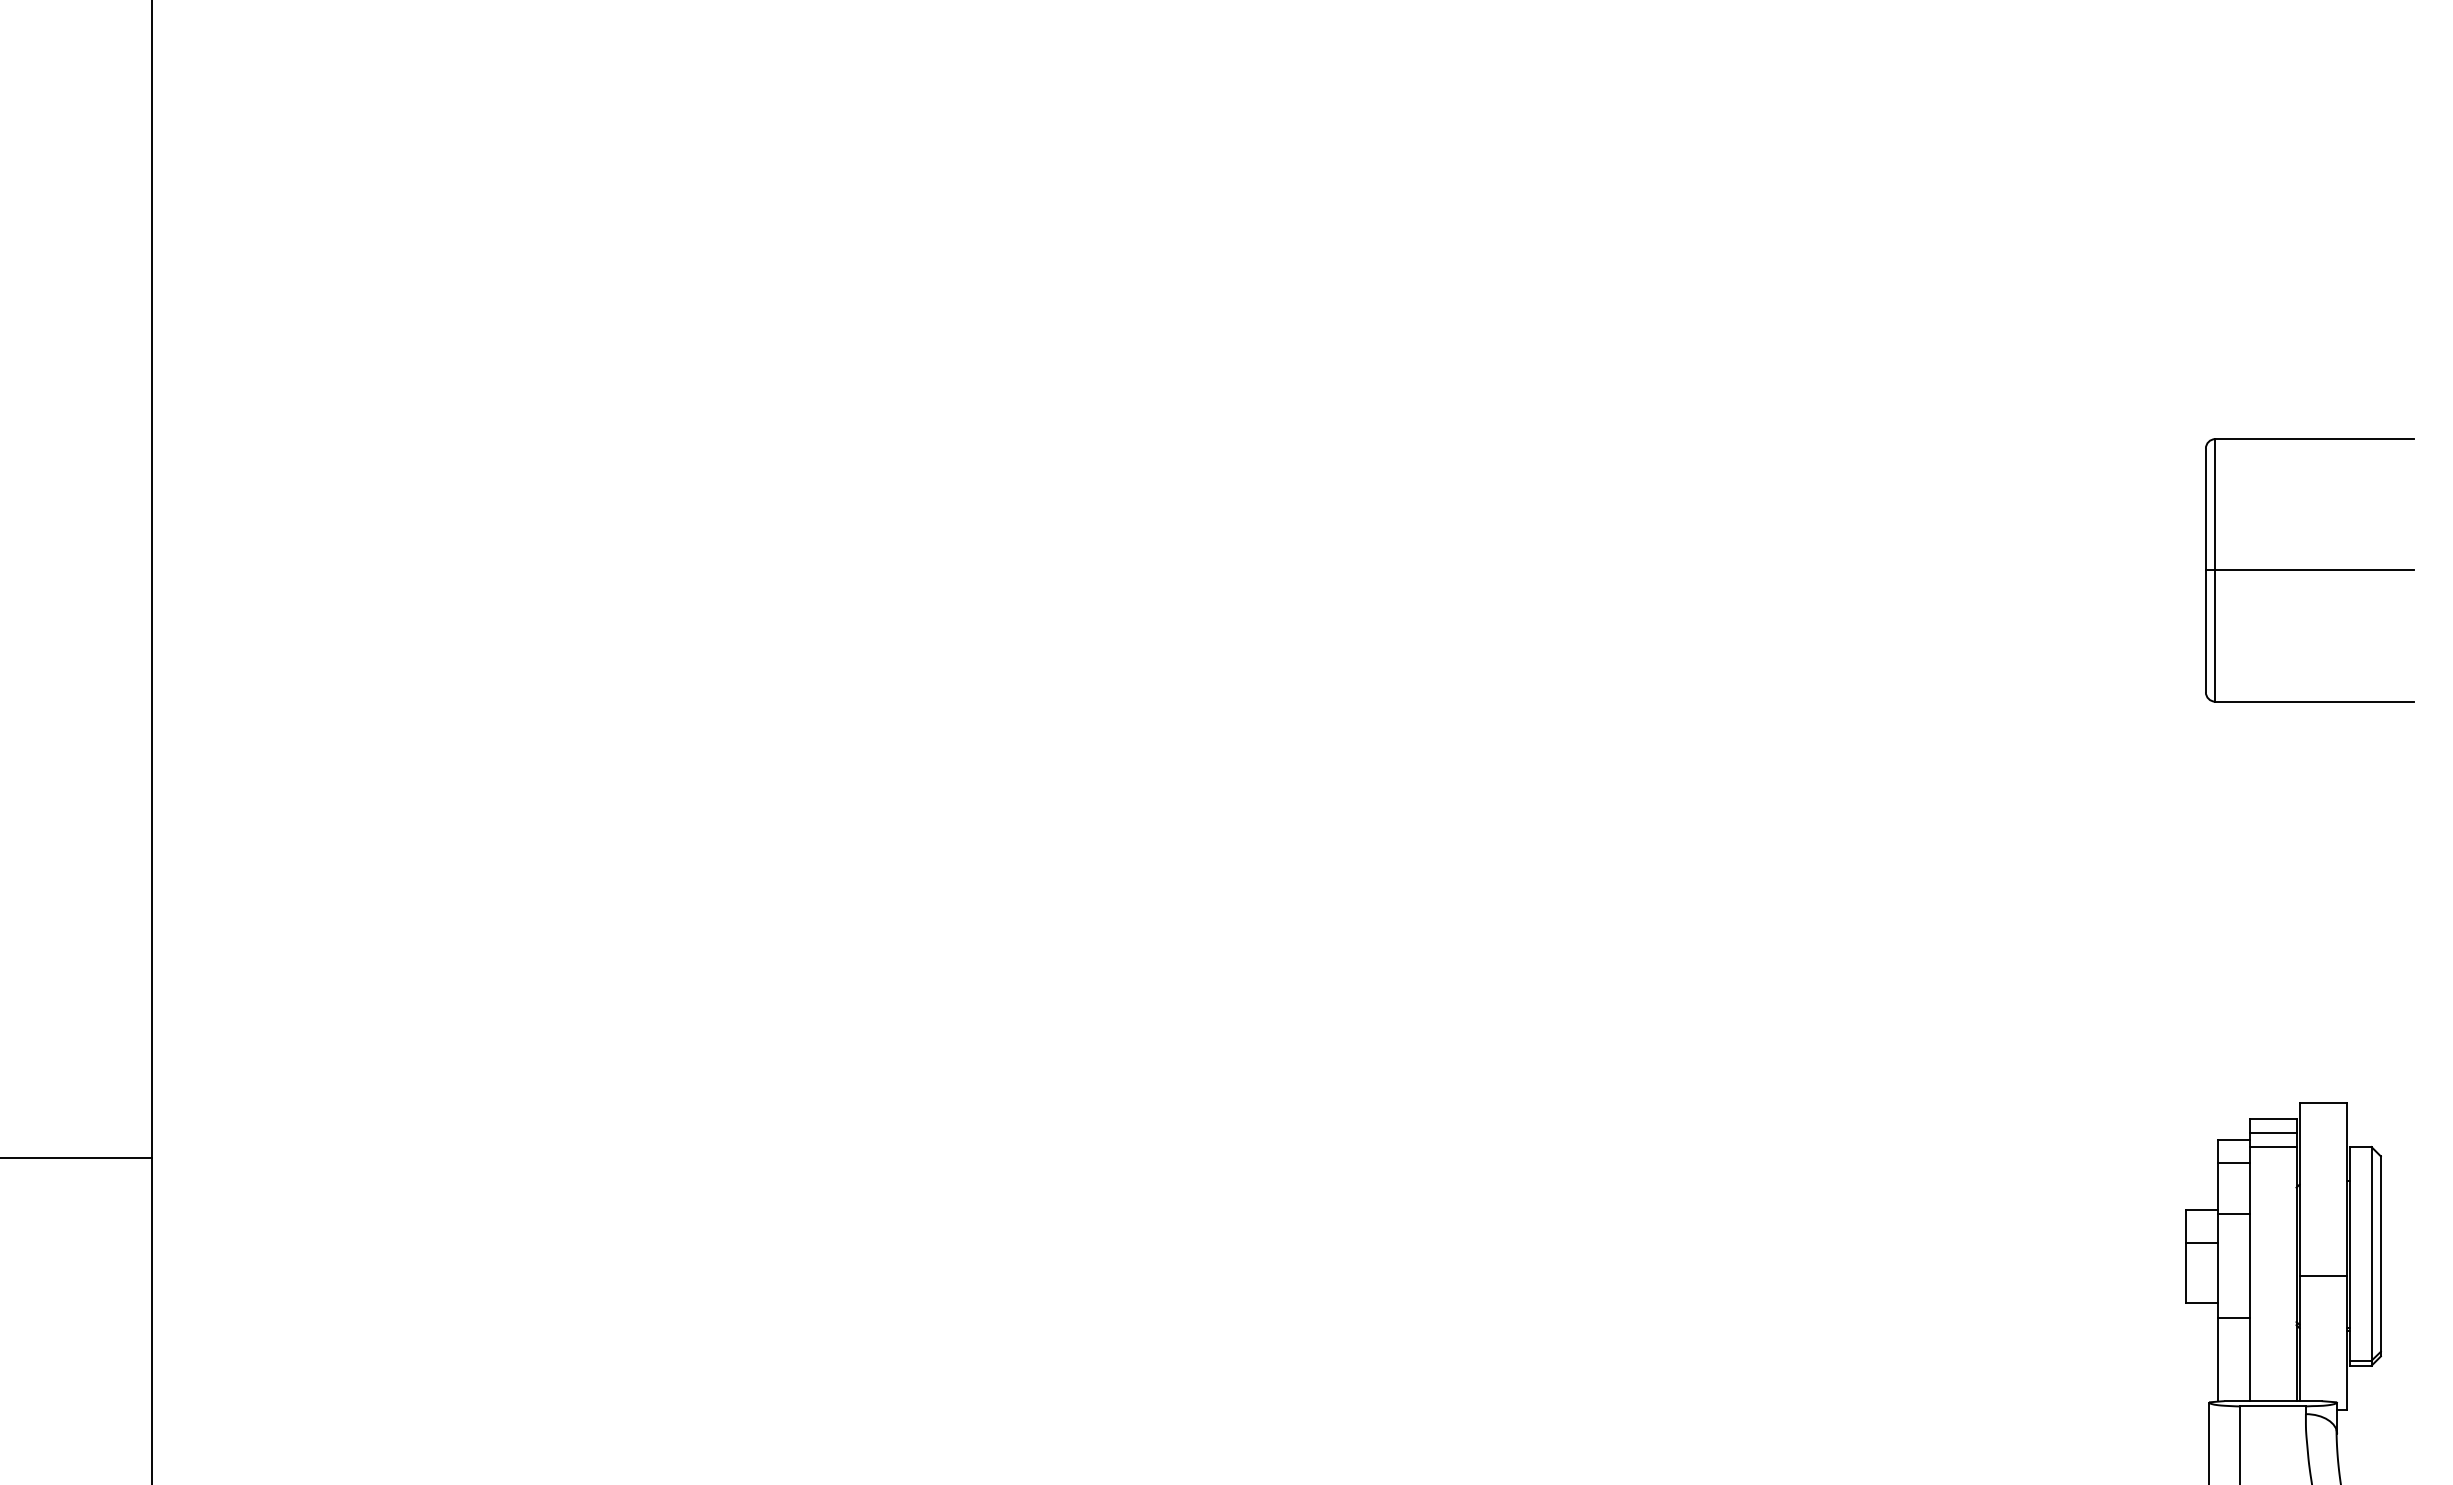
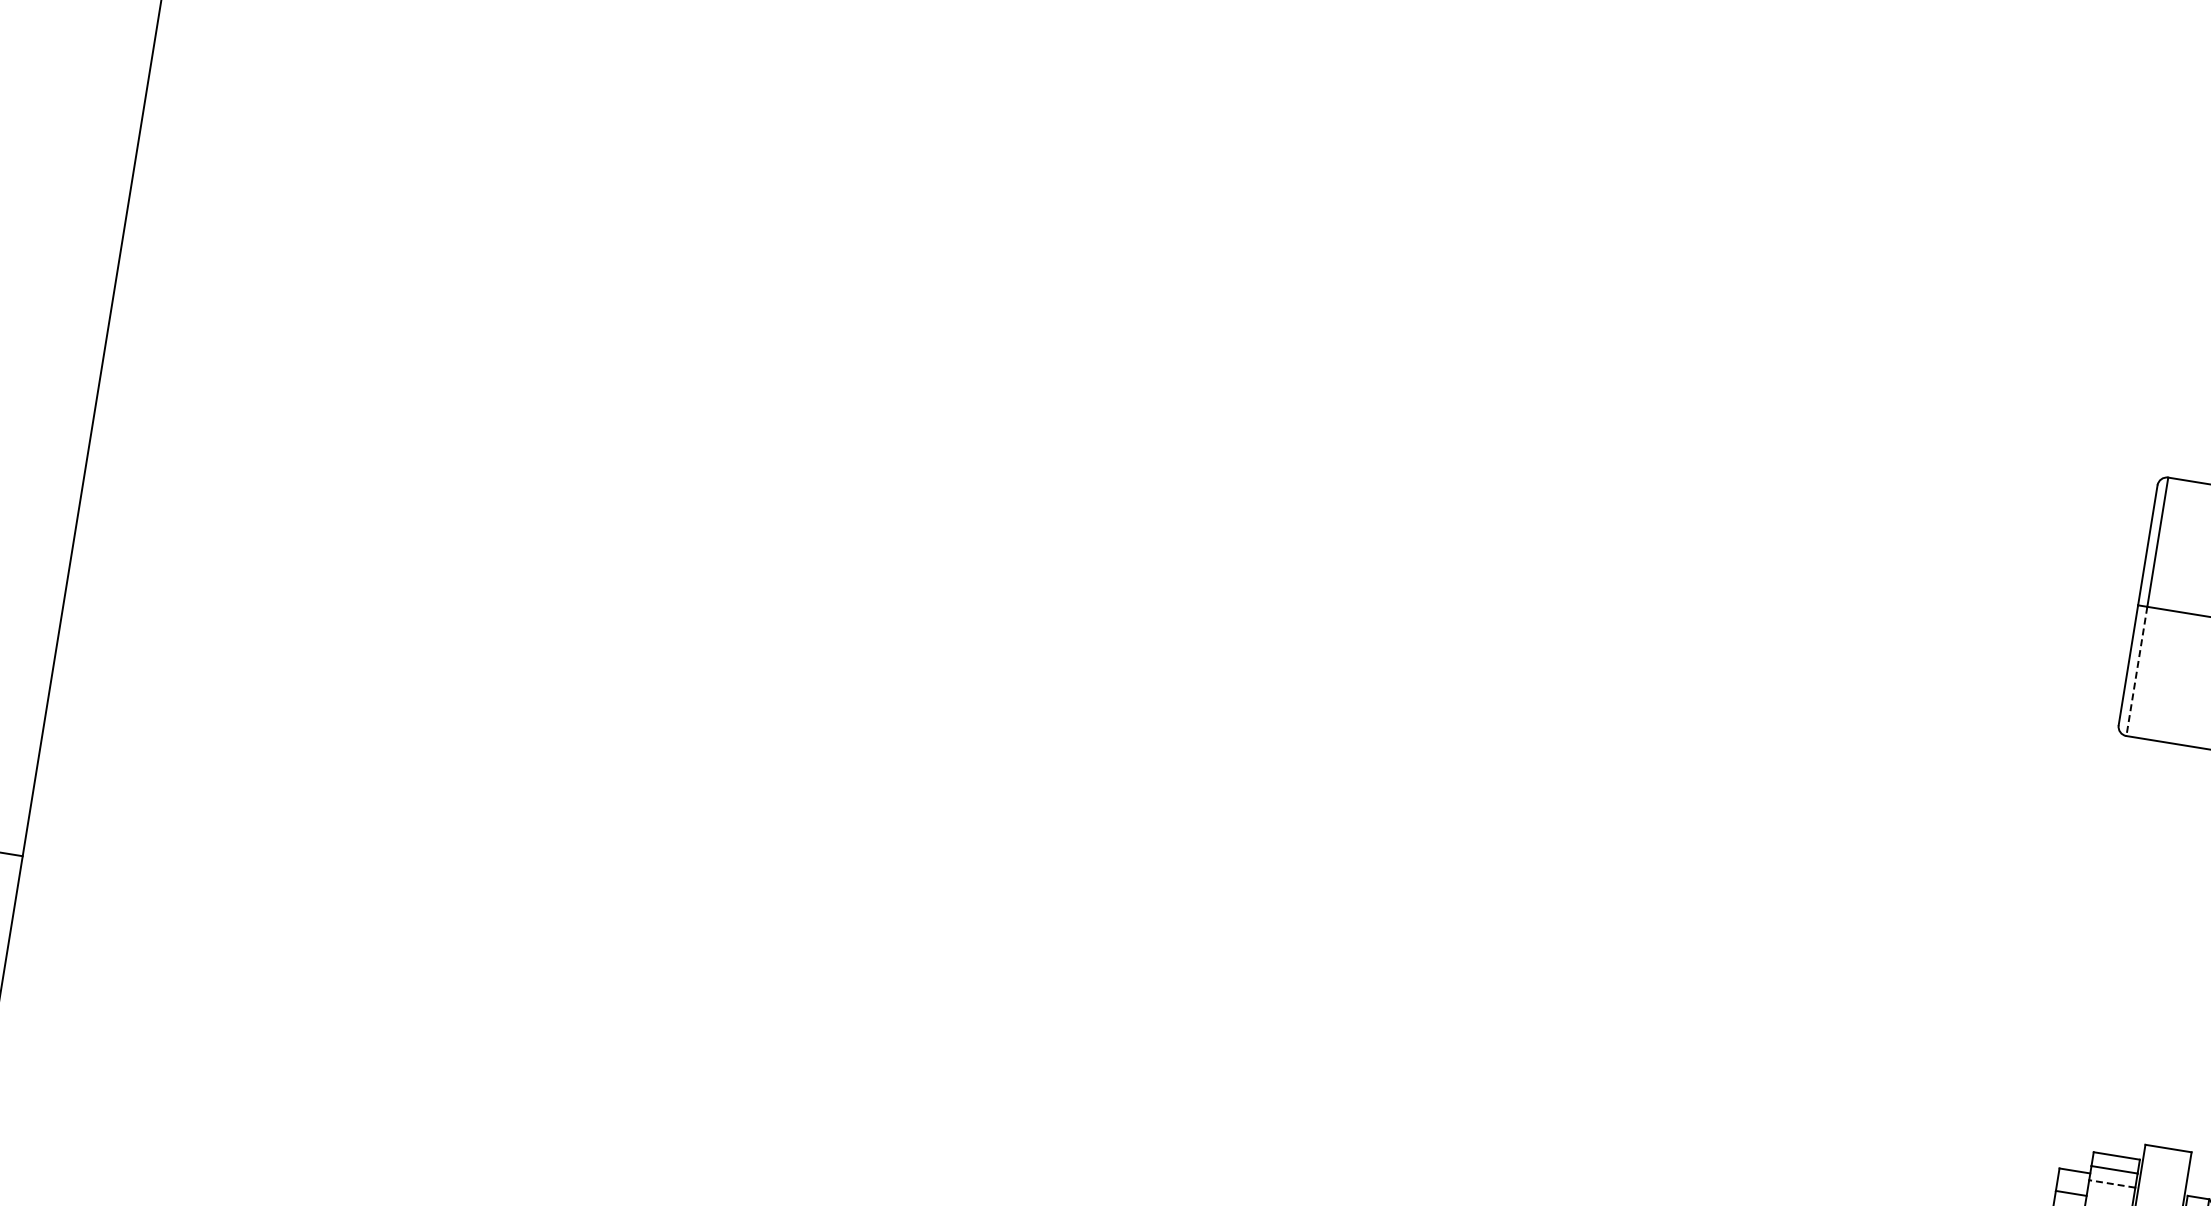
line: (2215, 636) -> (2137, 671), solid -> dashed
line: (2272, 1147) -> (2111, 1184), solid -> dashed

